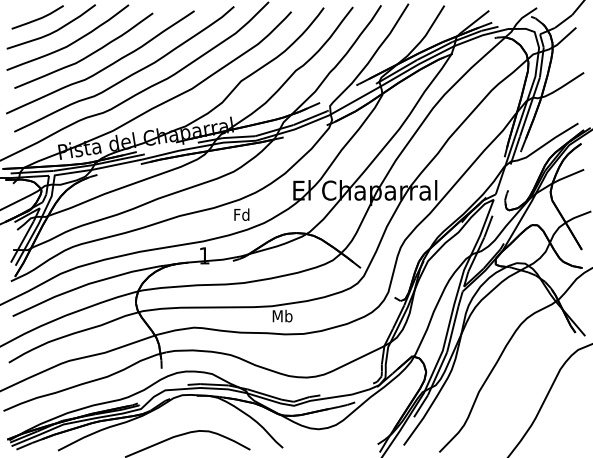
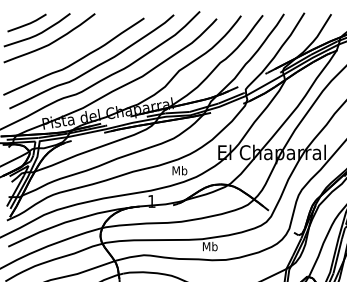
curve: (85, 56) -> (62, 52), removed
text: (241, 214) -> (179, 170), Fd -> Mb

